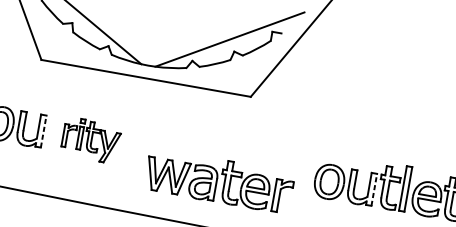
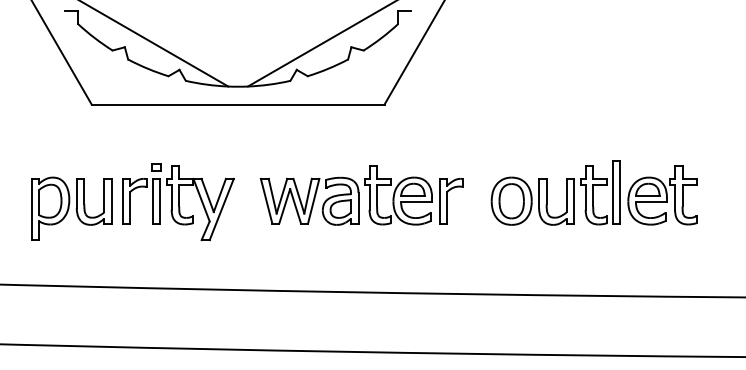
line: (43, 130) -> (111, 200), dashed -> solid
part: (91, 140) -> (178, 201), size x1.43
part: (218, 181) -> (361, 195), moved
line: (374, 189) -> (574, 200), dashed -> solid

